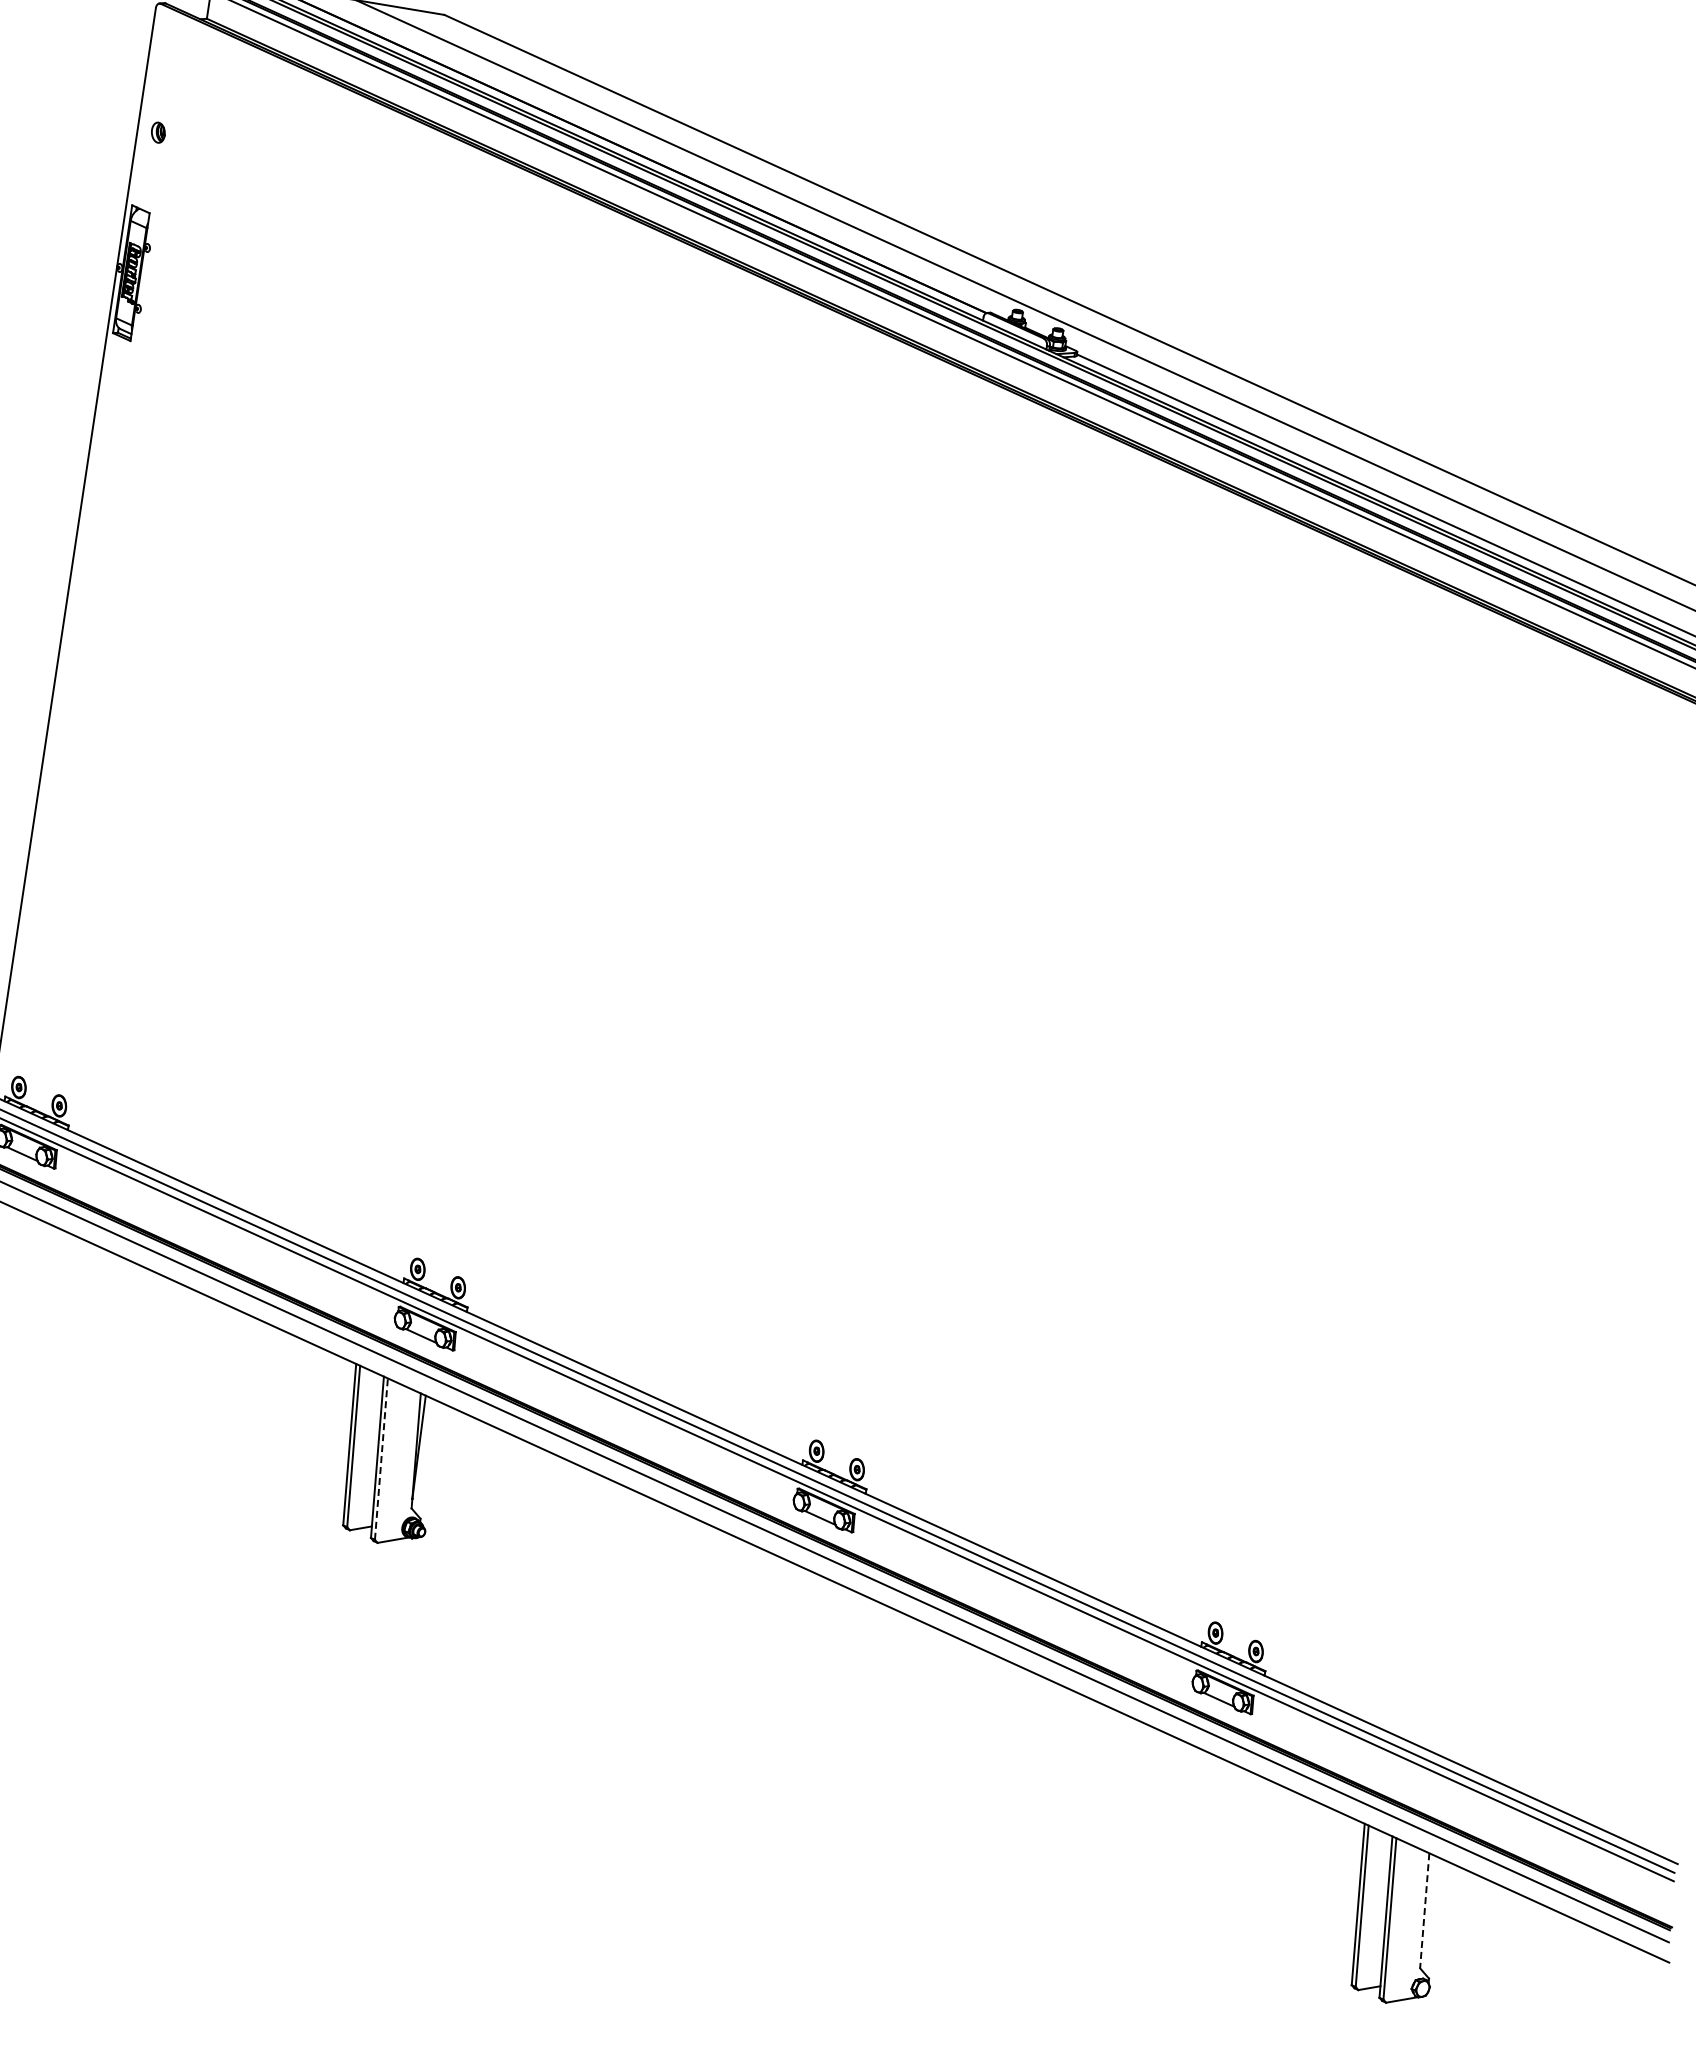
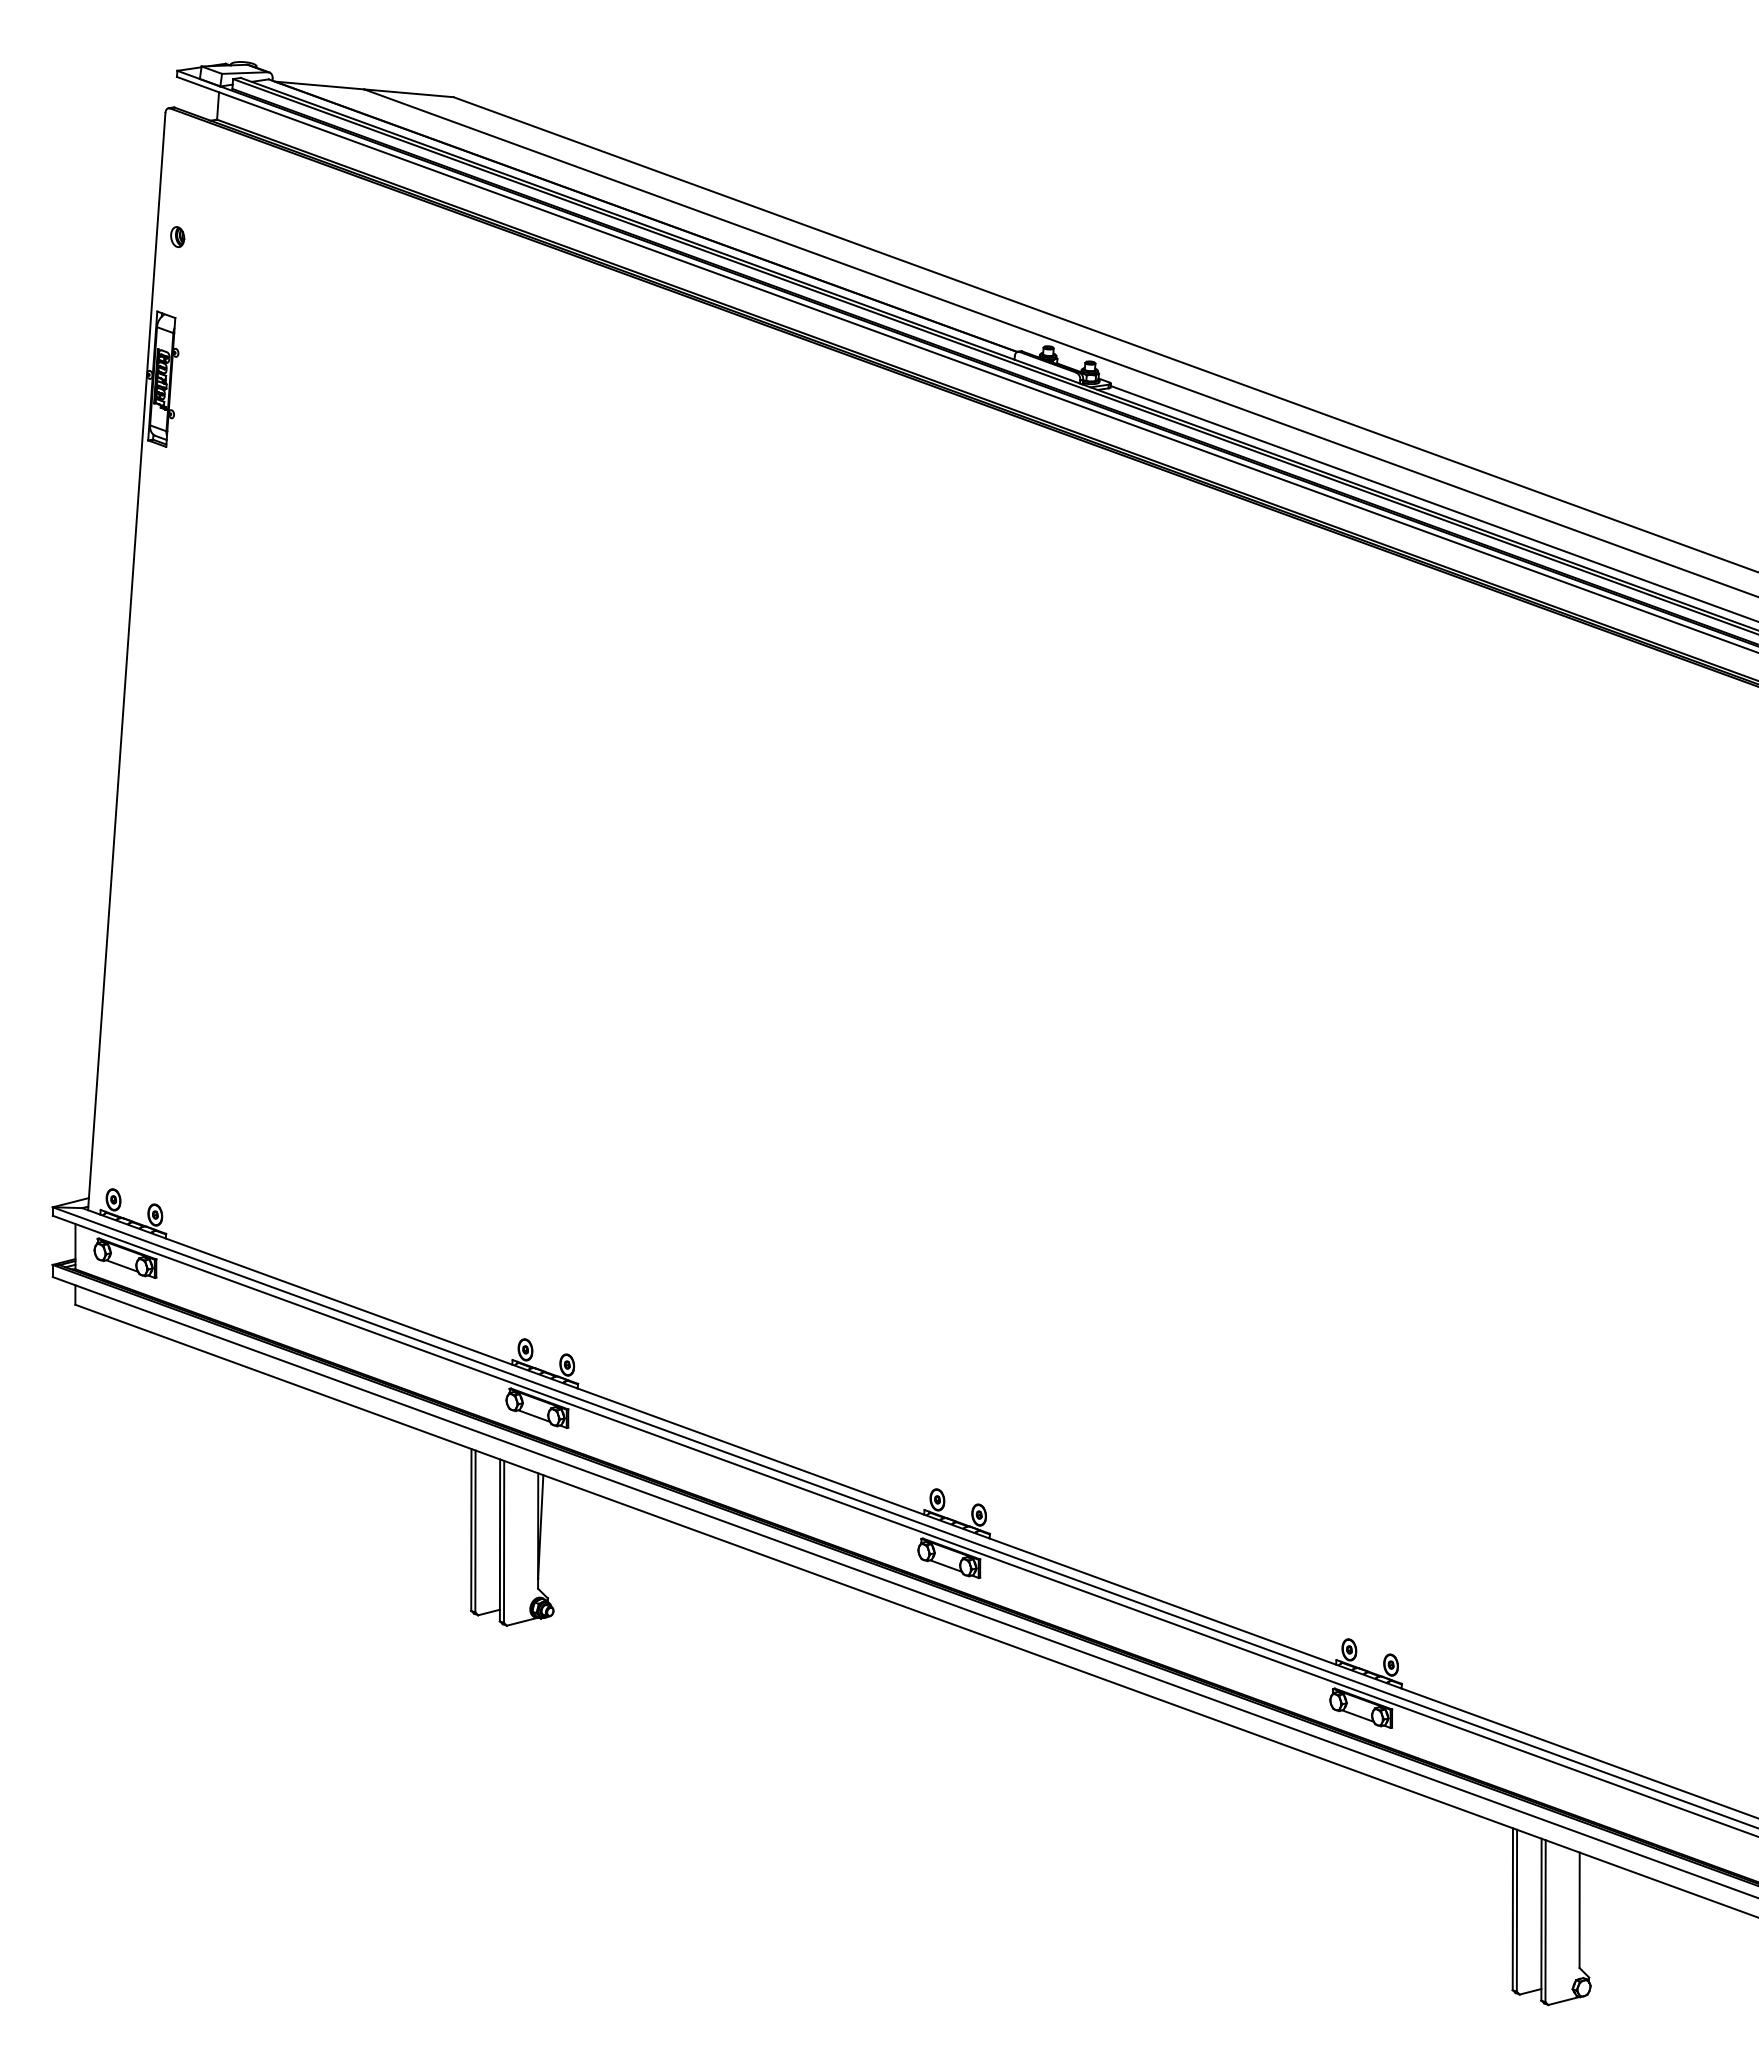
line: (381, 1458) -> (504, 1541), dashed -> solid
line: (1424, 1910) -> (1579, 1910), dashed -> solid

